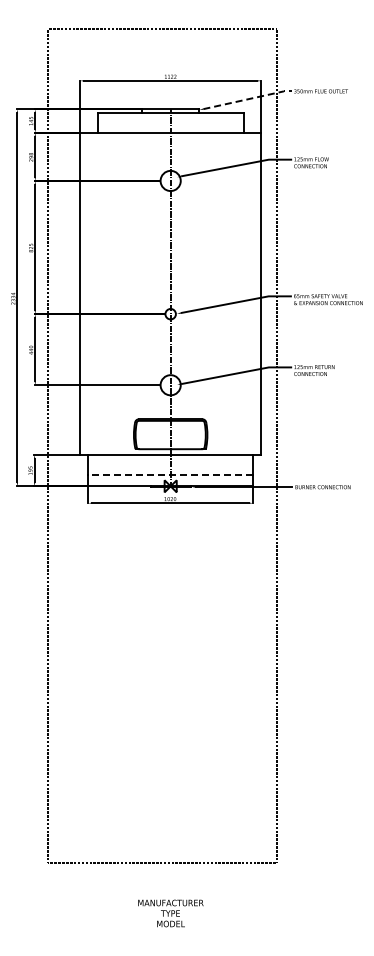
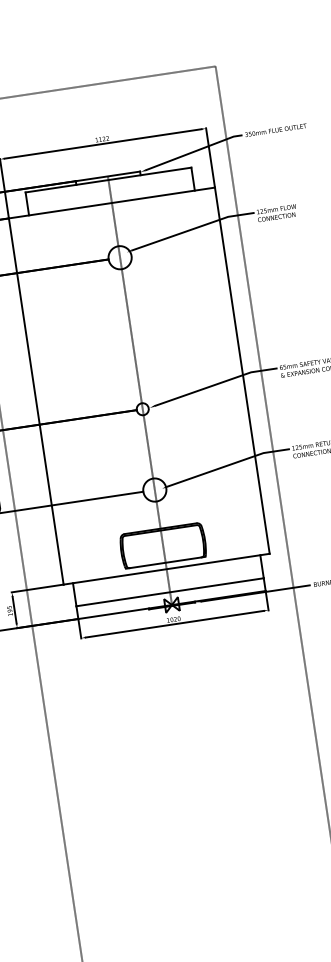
line: (248, 99) -> (194, 151), dashed -> solid
line: (170, 475) -> (169, 592), dashed -> solid

